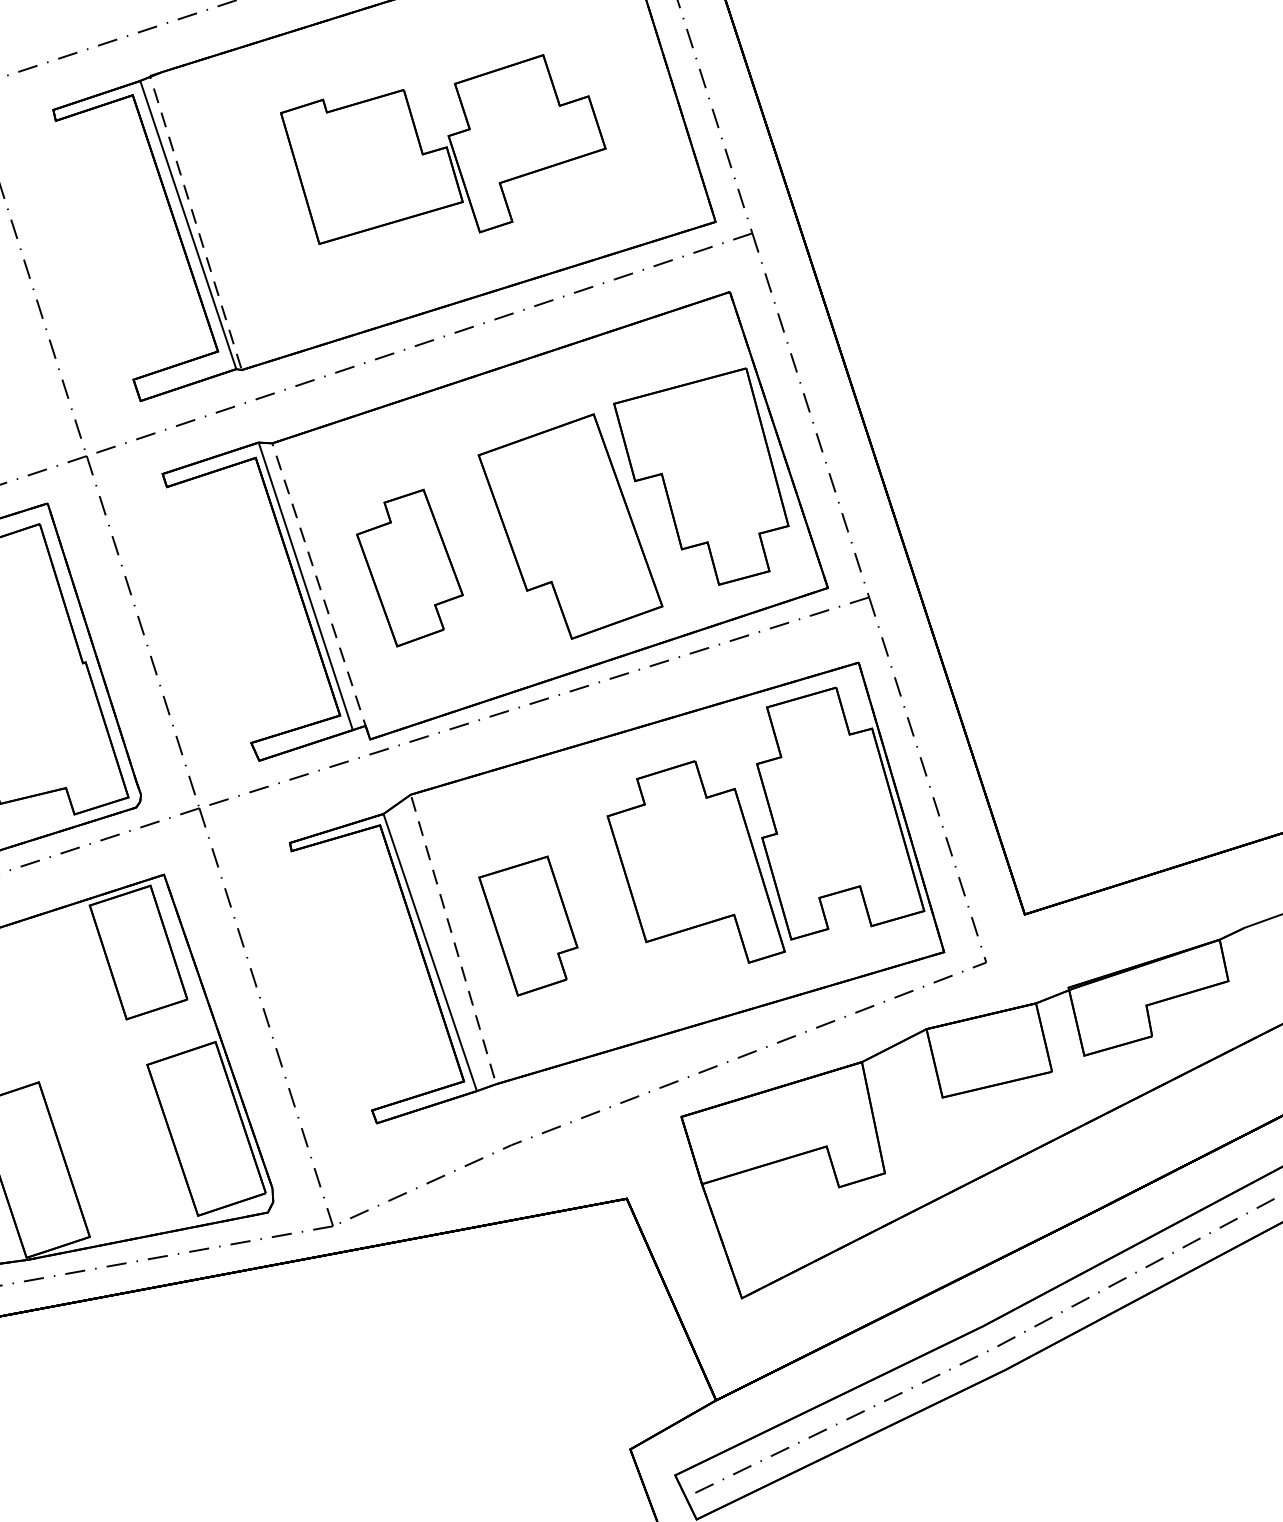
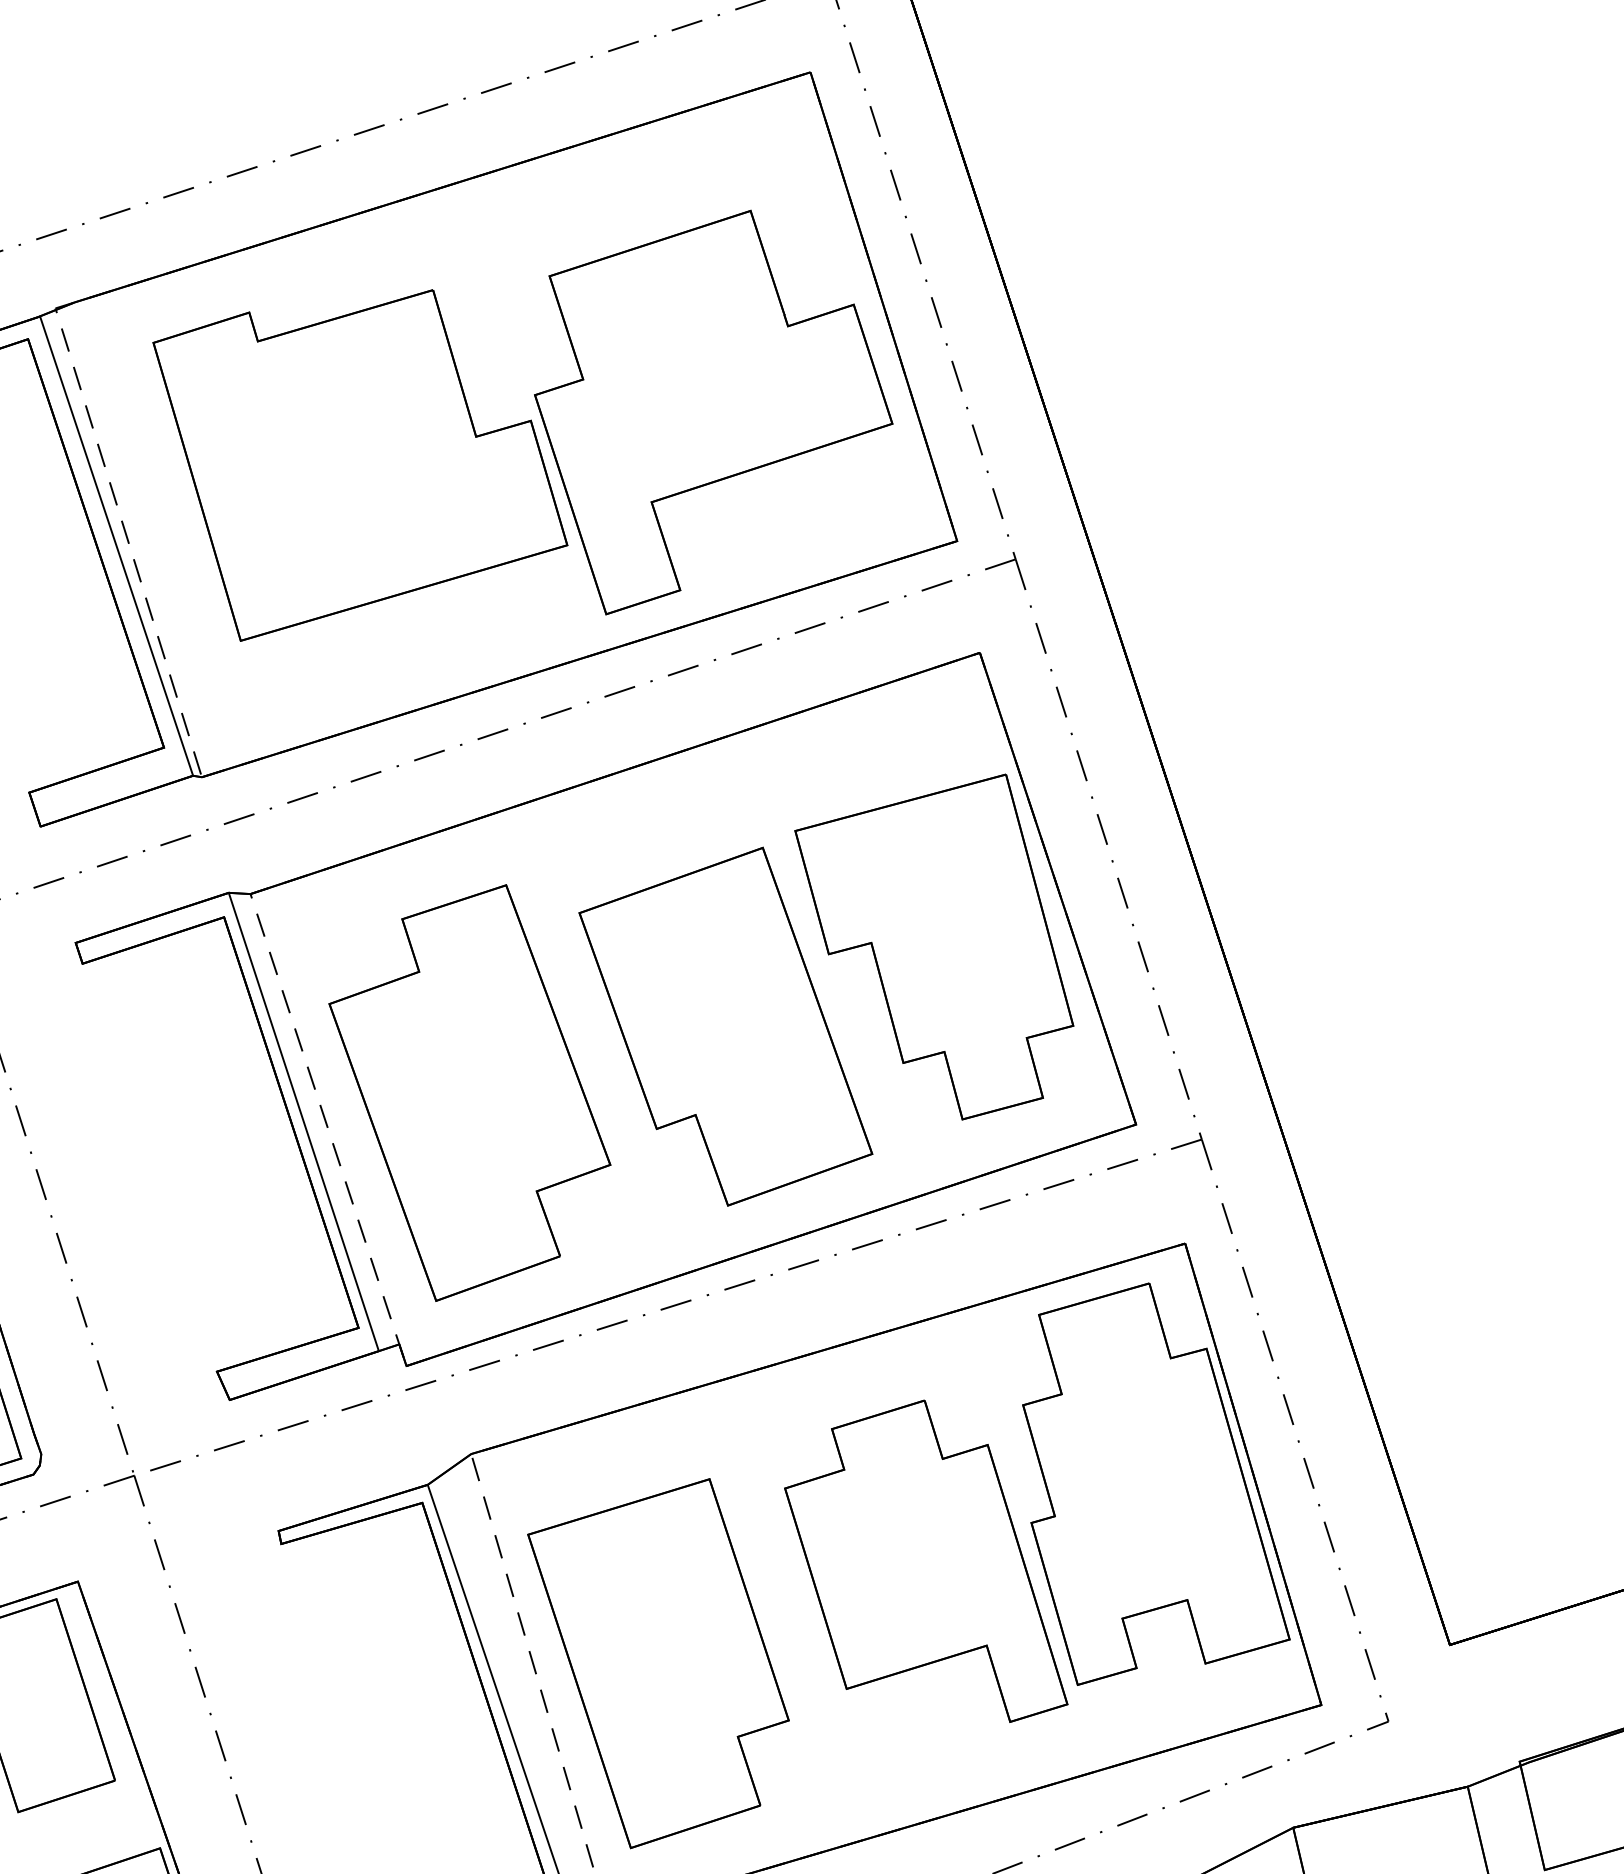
part: (443, 149) -> (523, 425), size x1.43
part: (409, 567) -> (469, 1091), size x1.67
part: (528, 925) -> (658, 1662), size x1.67

